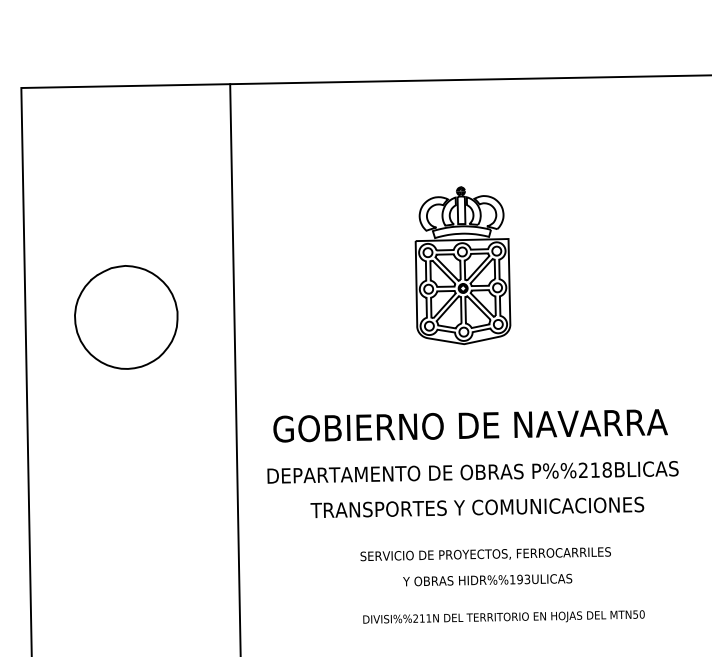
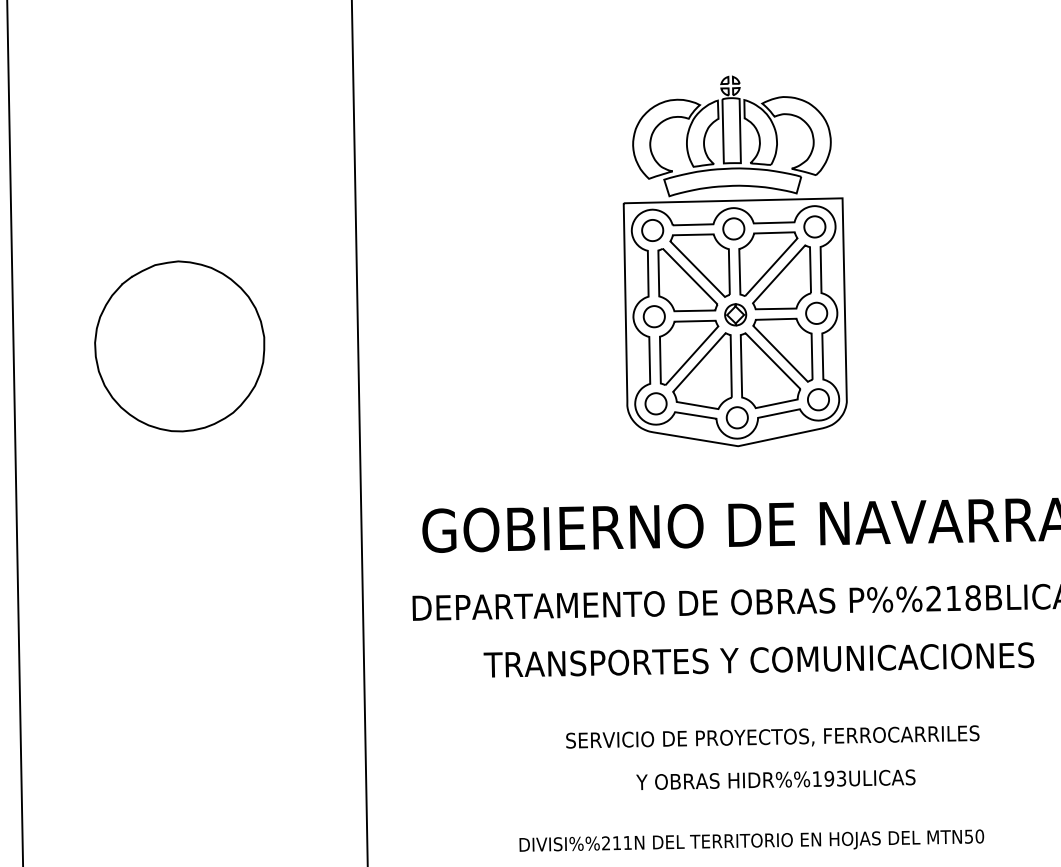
part: (462, 265) -> (734, 260), size x1.43
text: (503, 616) -> (750, 839), moved

